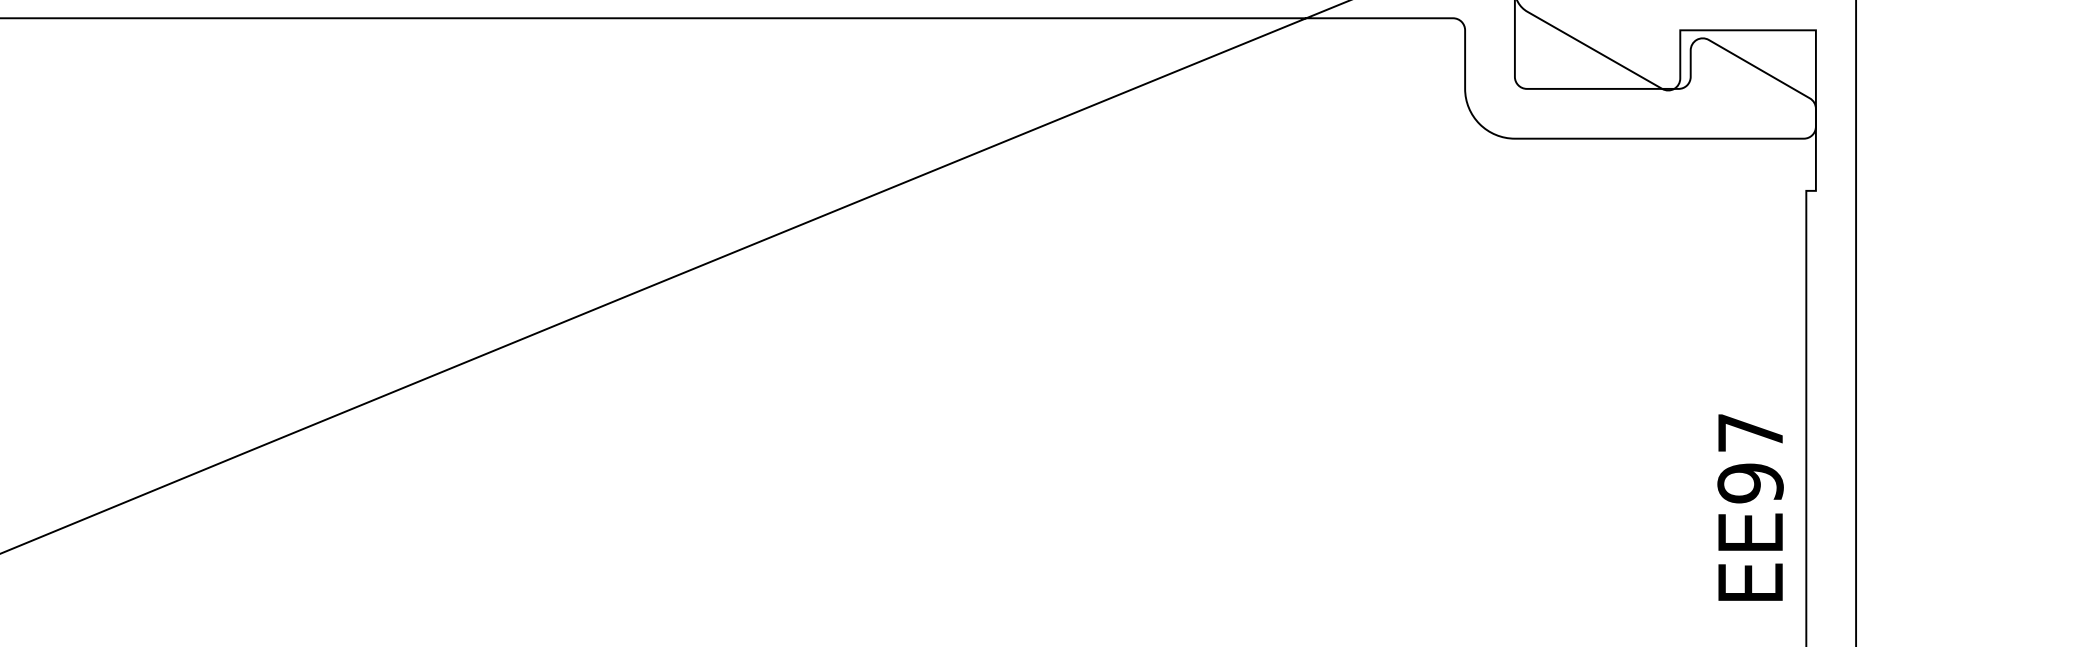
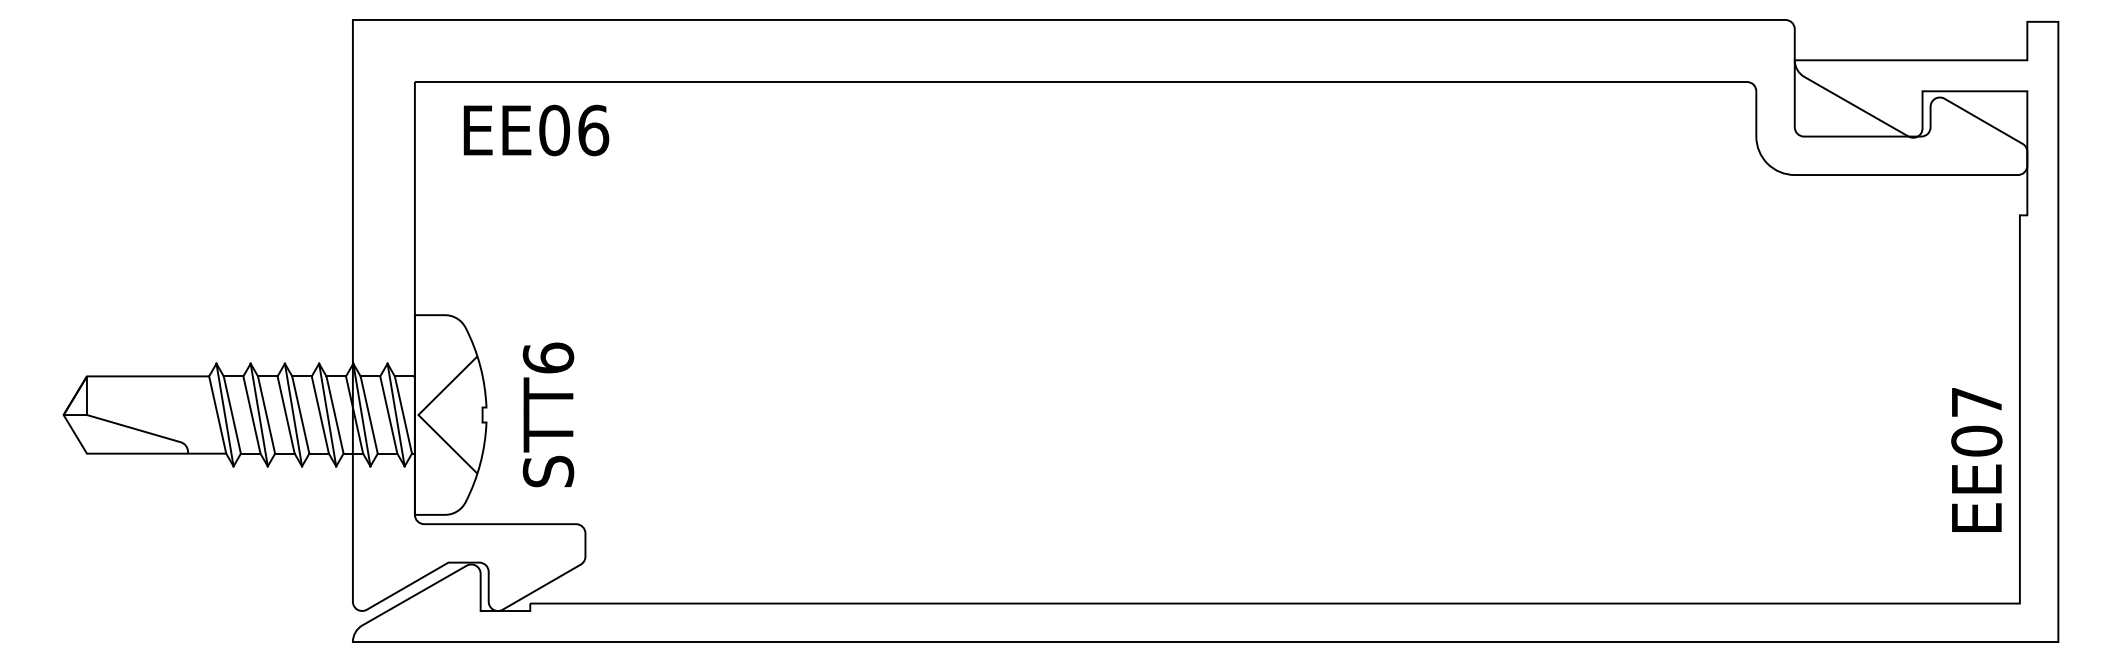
text: (1750, 482) -> (1976, 440), EE97 -> EE07

